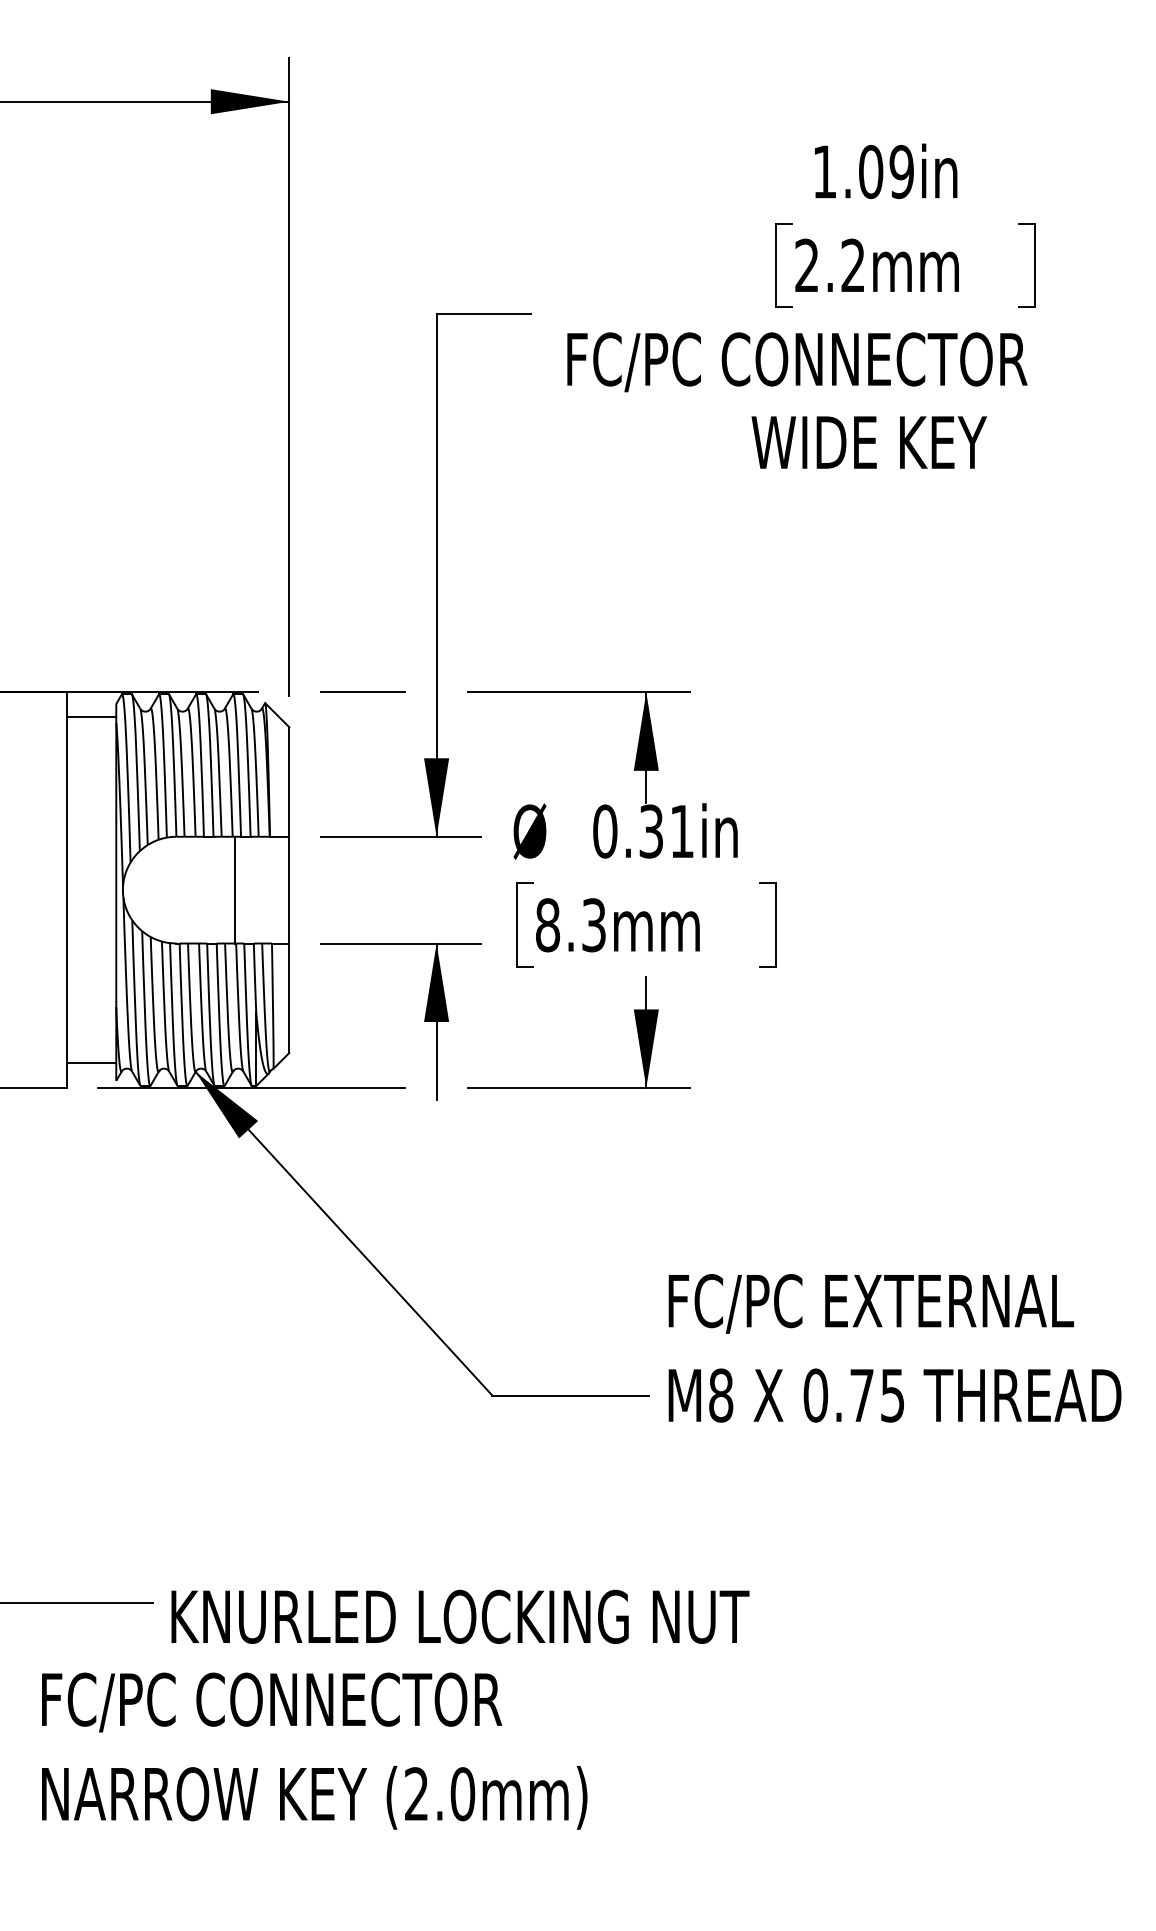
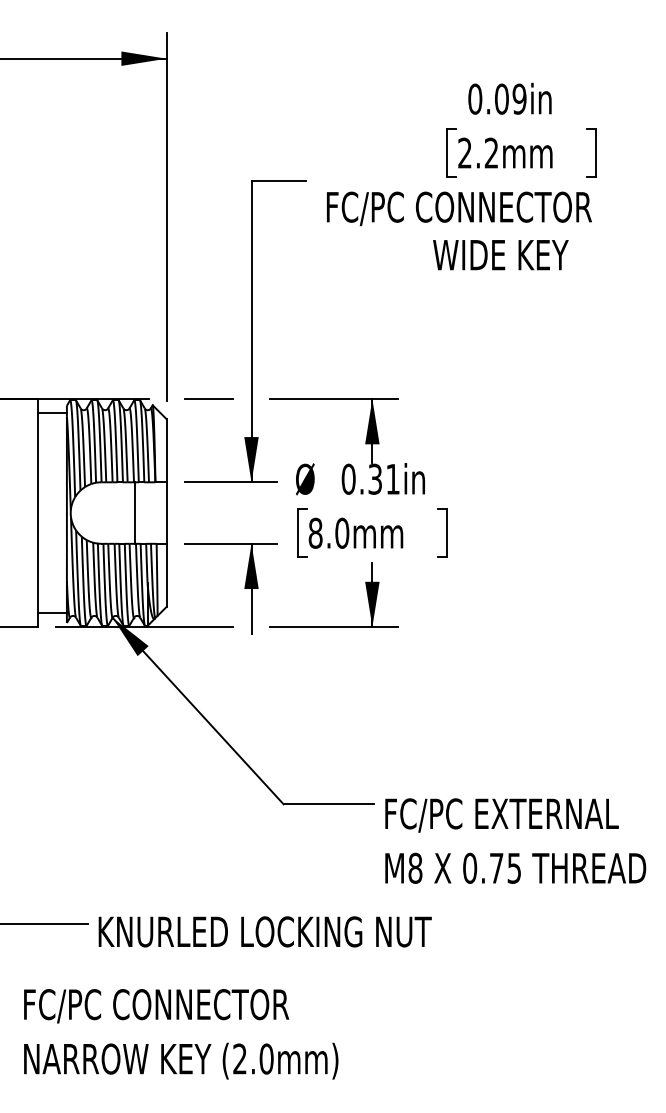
text: (825, 170) -> (475, 98), 1.09in -> 0.09in
text: (594, 923) -> (342, 532), 8.3mm -> 8.0mm
text: (894, 1347) -> (515, 840), moved
text: (315, 1751) -> (181, 1034), moved

